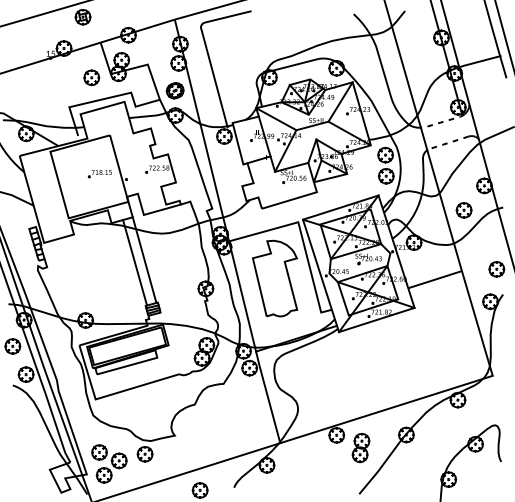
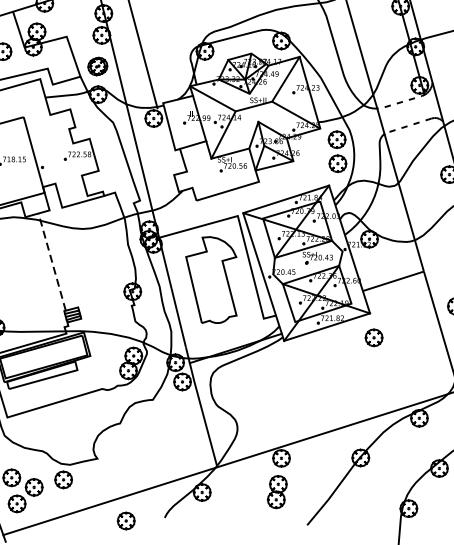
part: (463, 210) -> (373, 337), moved
line: (144, 260) -> (62, 259), removed
line: (134, 262) -> (51, 261), solid -> dashed
part: (360, 448) -> (276, 492), moved

